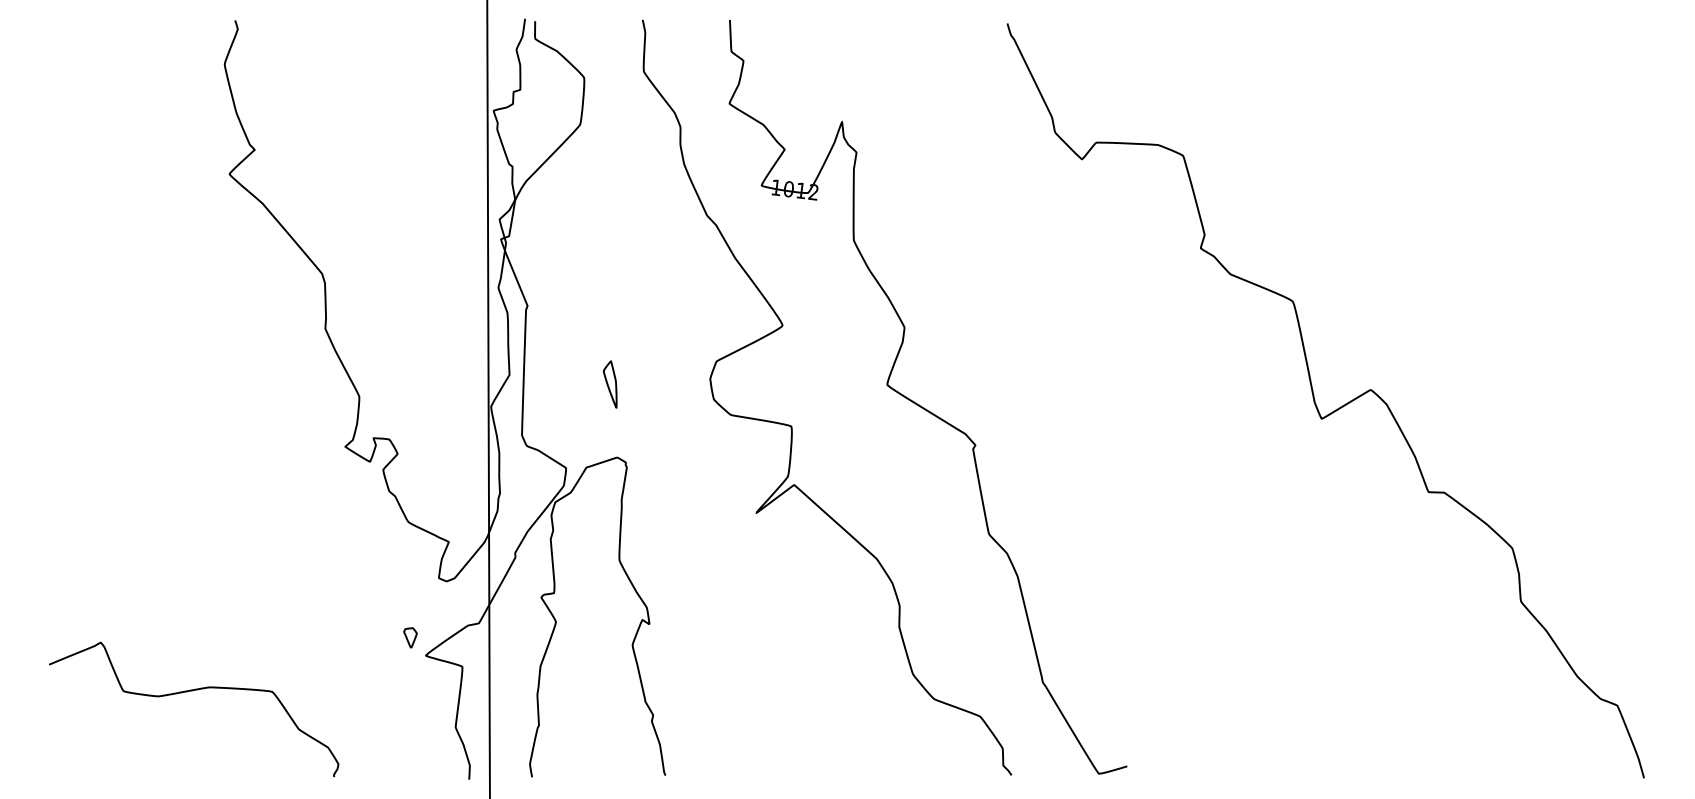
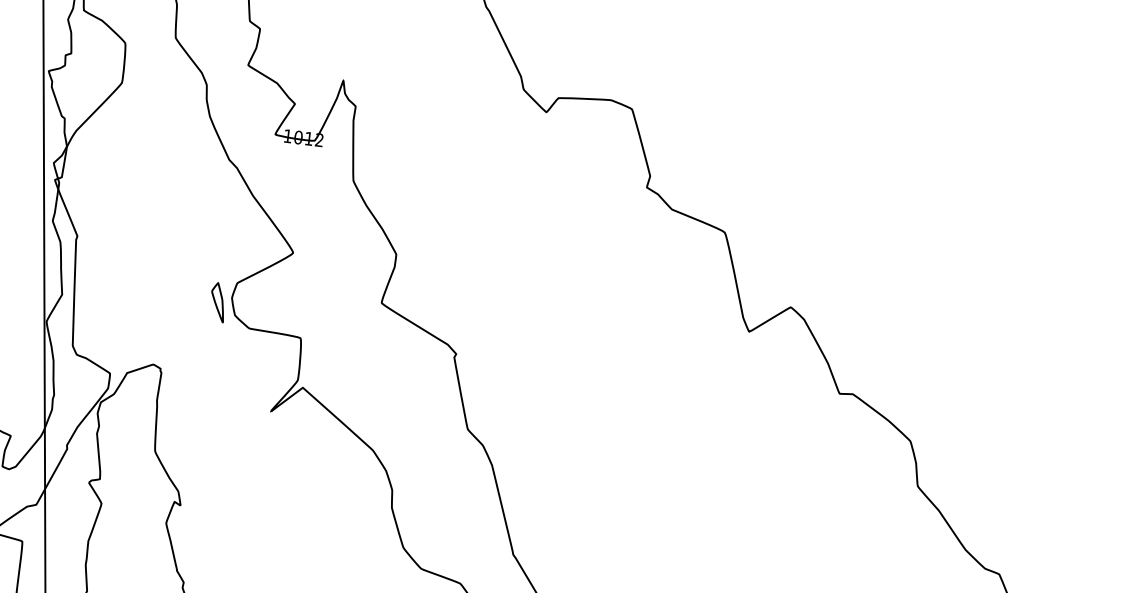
part: (609, 384) -> (216, 302), moved

